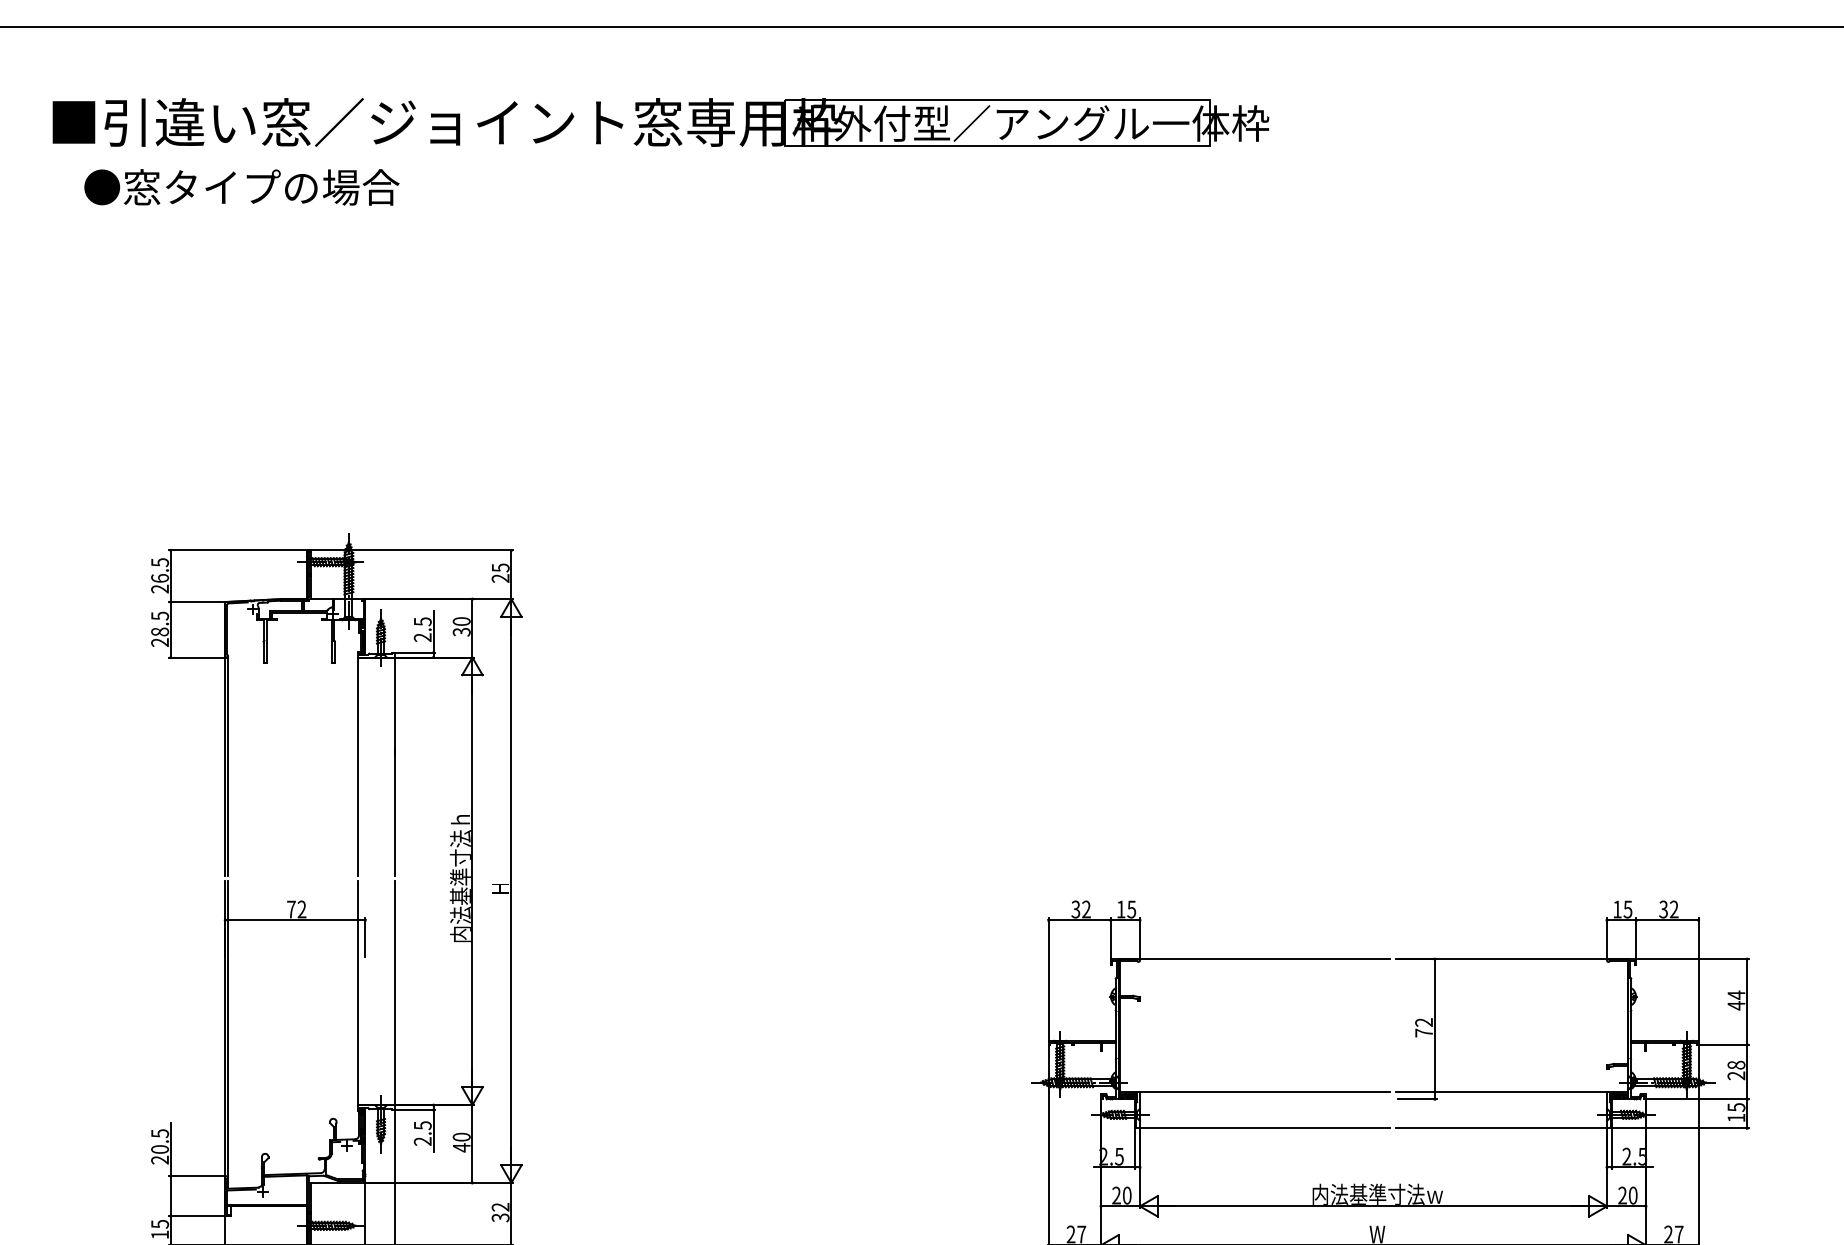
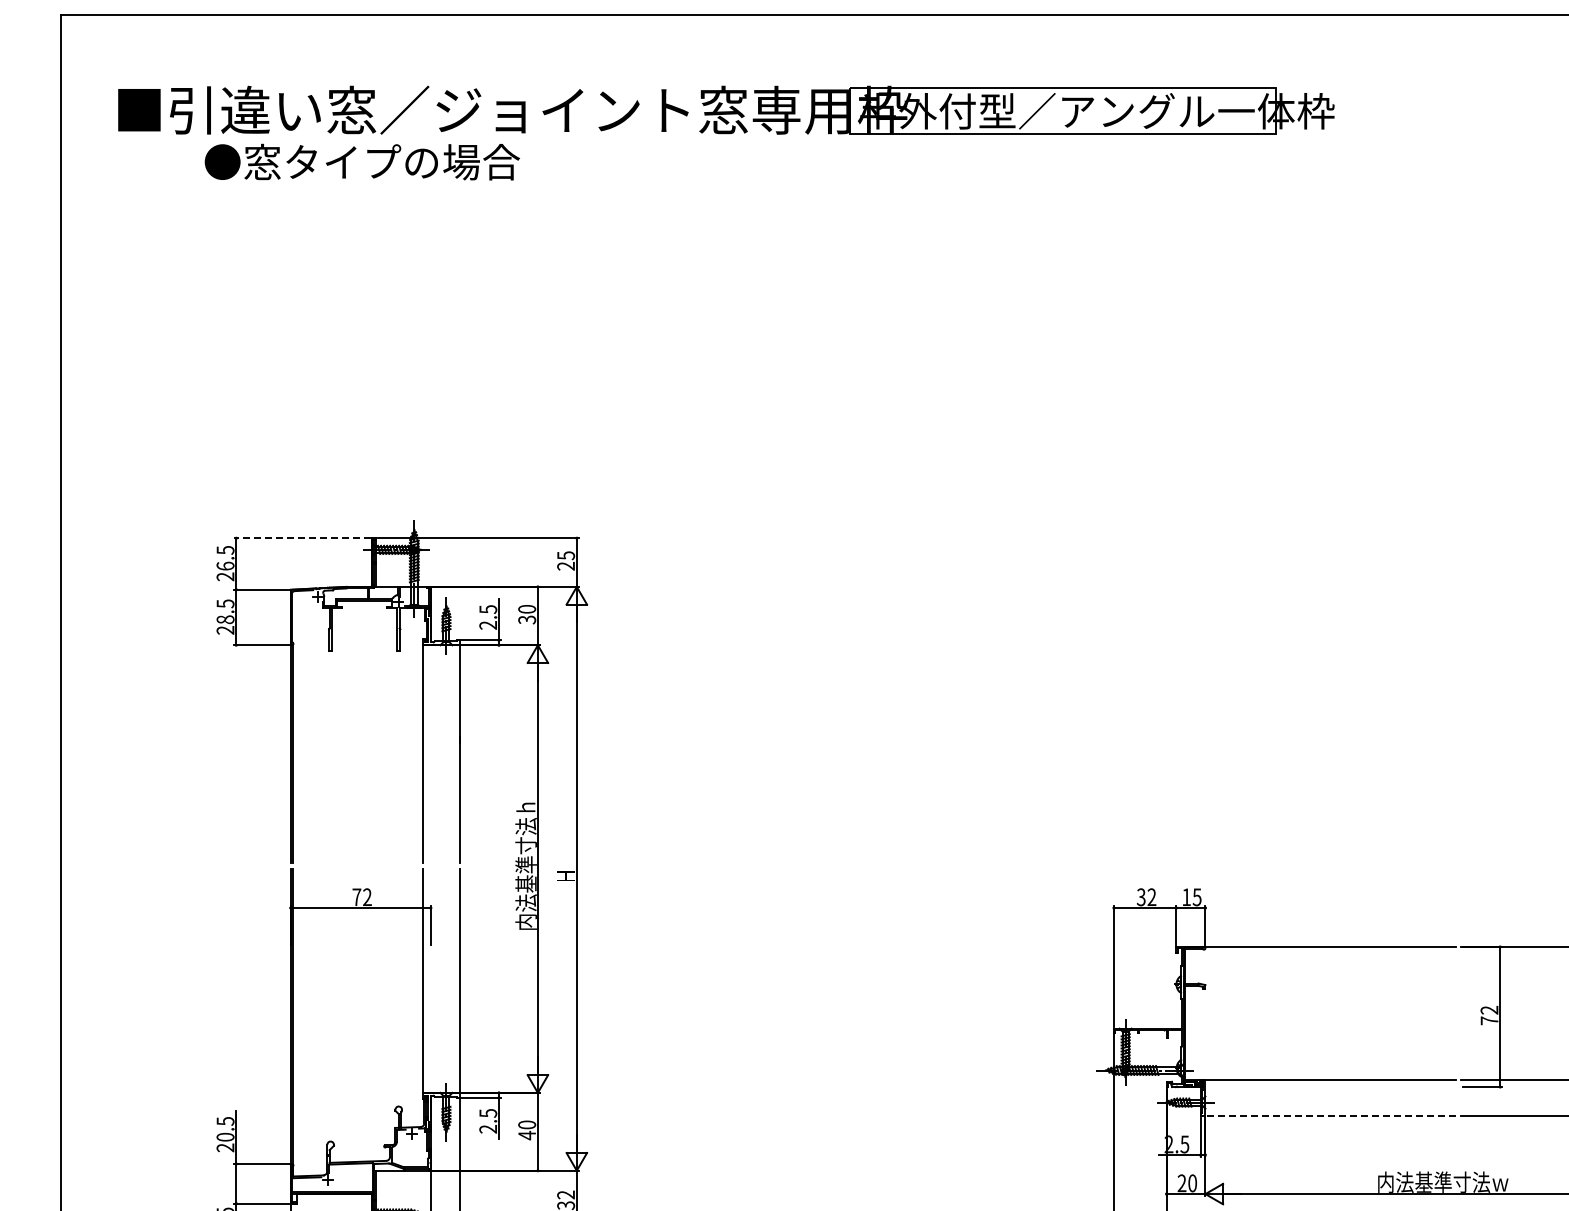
text: (241, 187) -> (361, 162), moved
line: (236, 550) -> (301, 538), solid -> dashed
line: (1262, 1128) -> (1327, 1116), solid -> dashed

